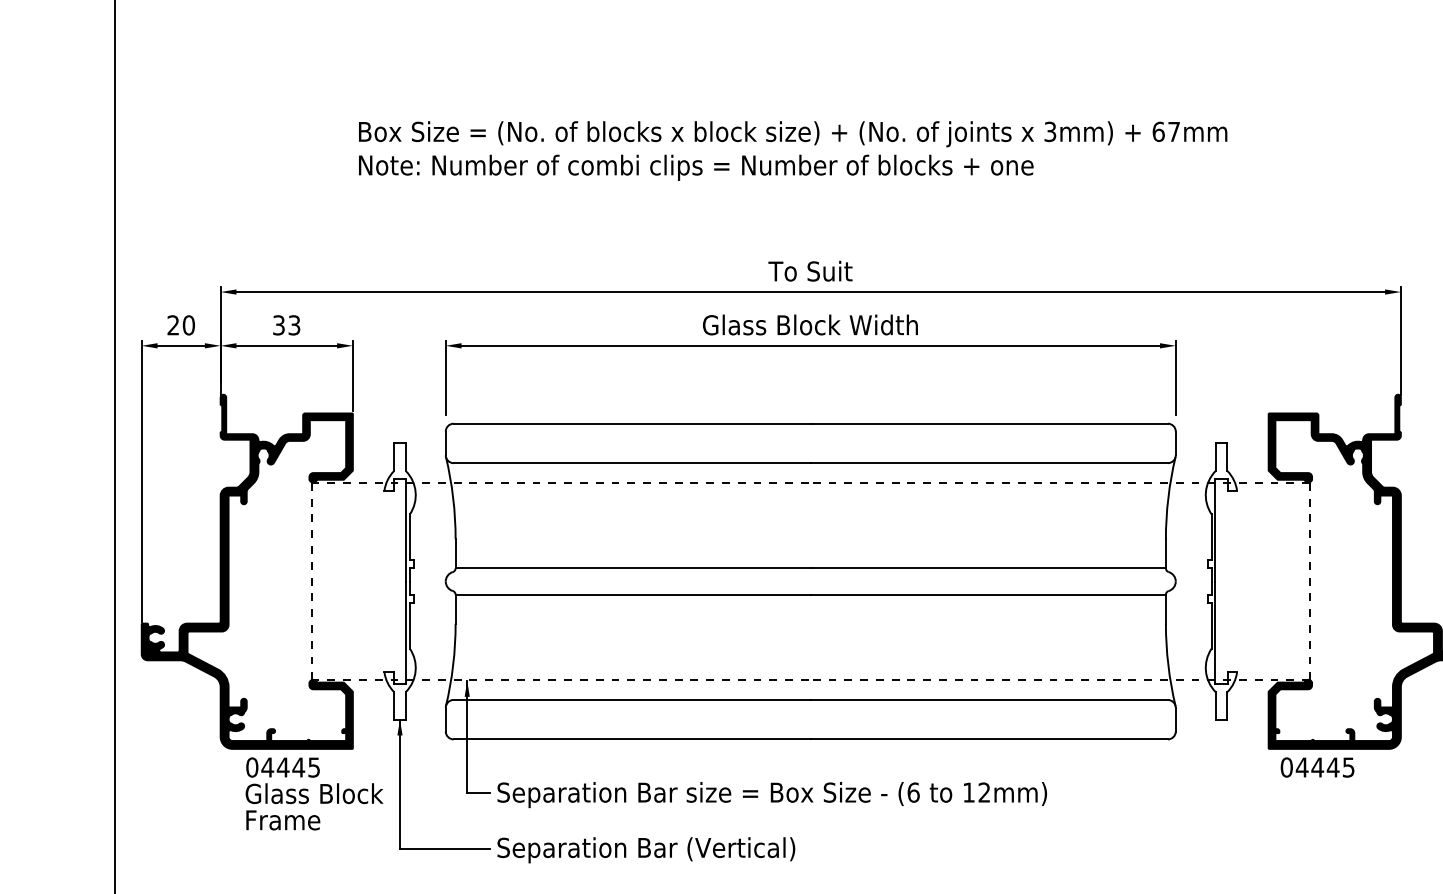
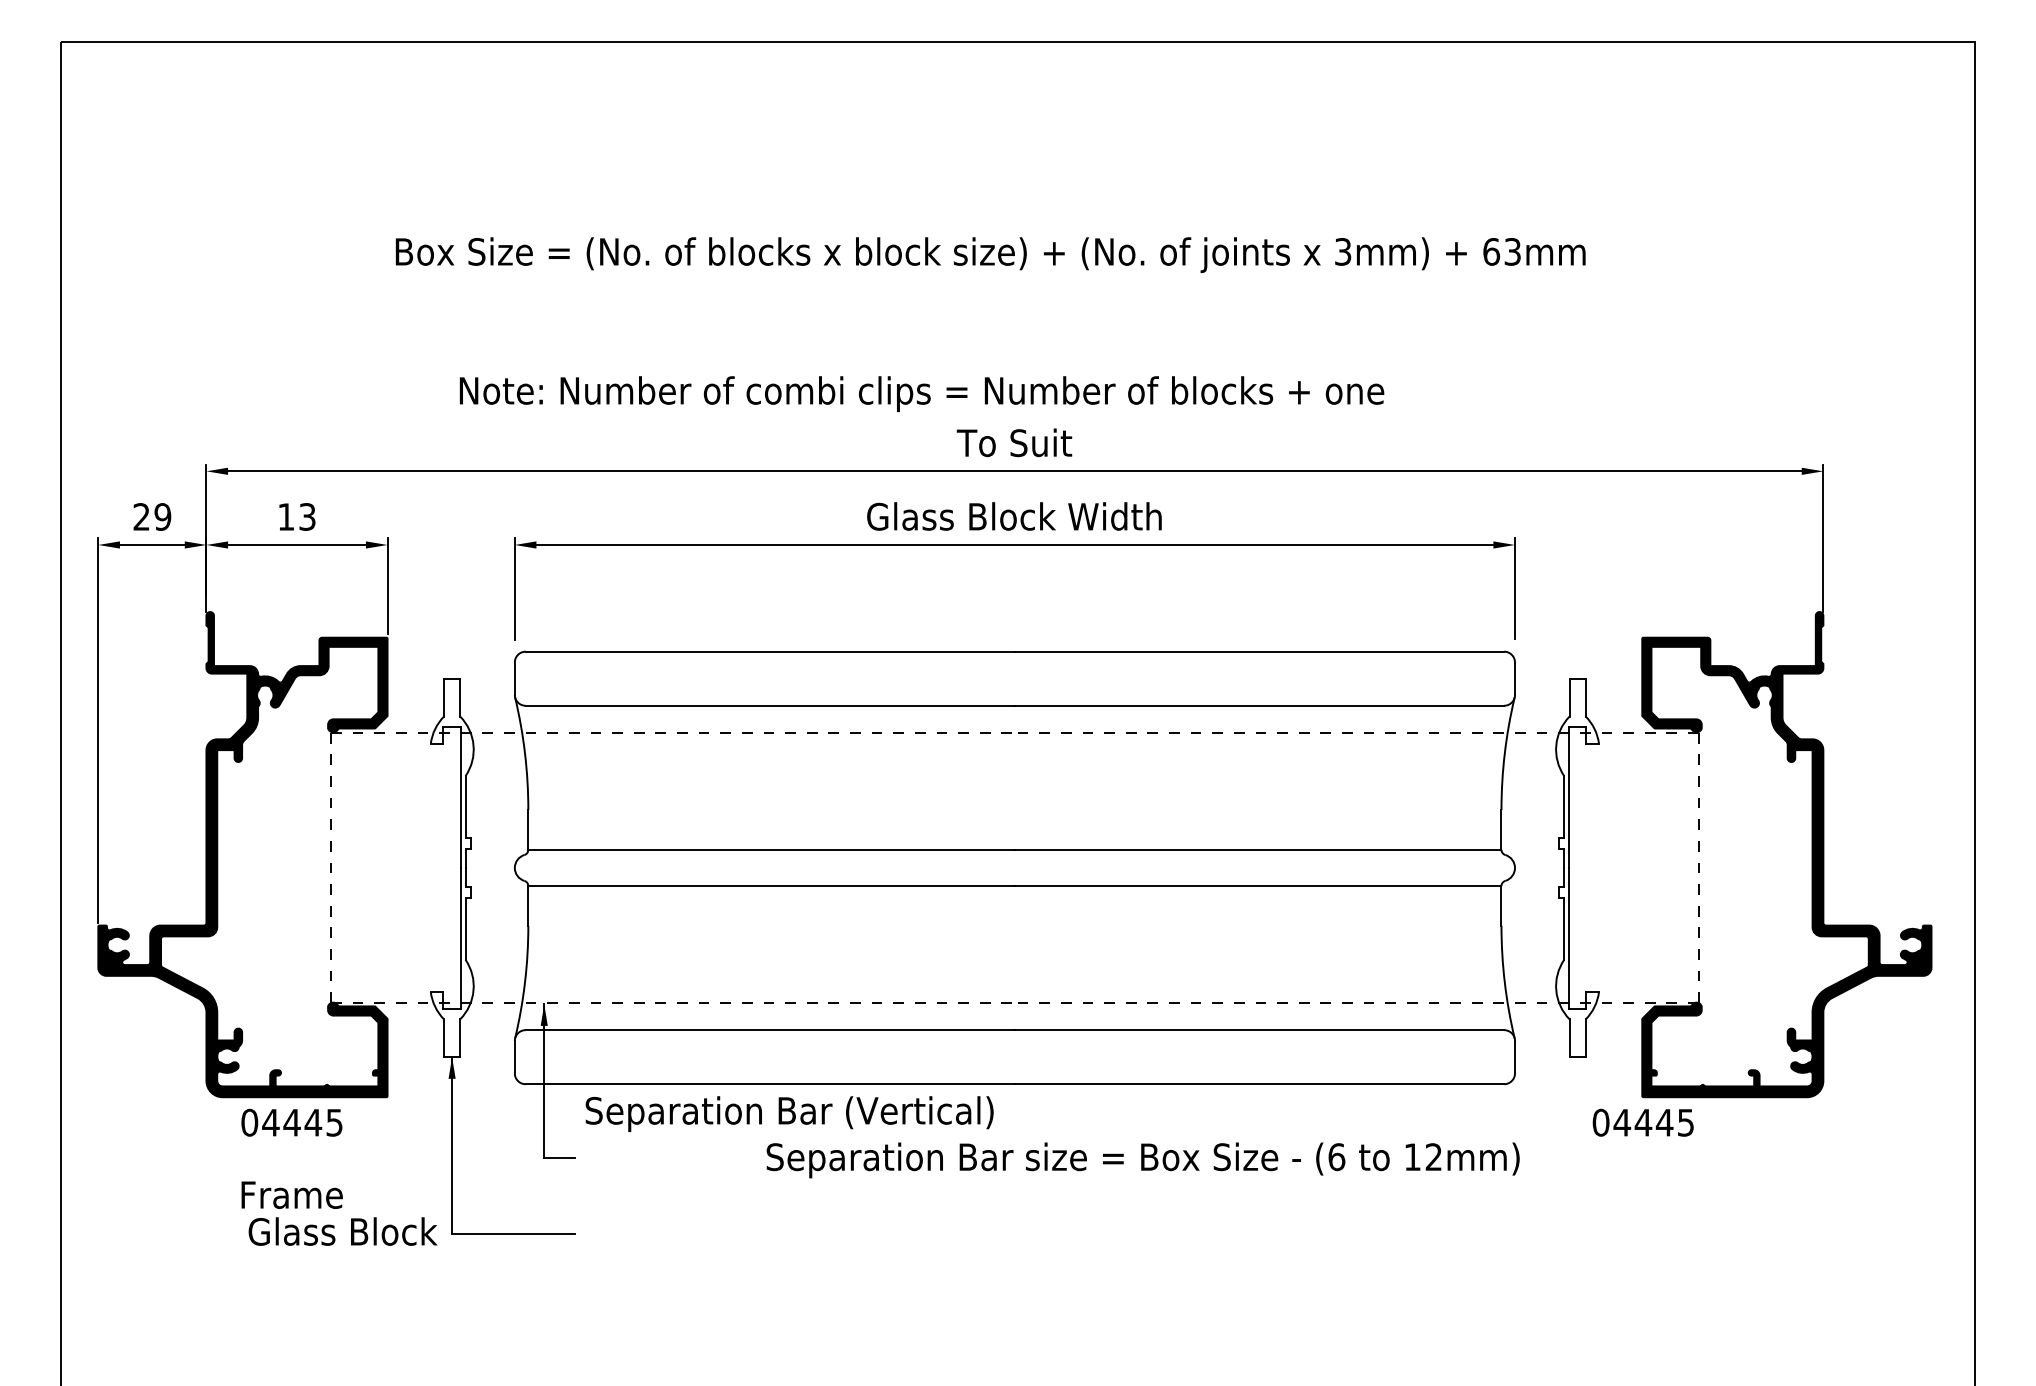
text: (1173, 131) -> (1512, 251), 67mm -> 63mm
text: (695, 167) -> (921, 393), moved
text: (188, 325) -> (162, 516), 20 -> 29
text: (279, 325) -> (286, 516), 33 -> 13
text: (1317, 767) -> (1642, 1122), moved
text: (314, 793) -> (342, 1231), moved
text: (771, 795) -> (1142, 1160), moved
text: (646, 849) -> (789, 1113), moved

